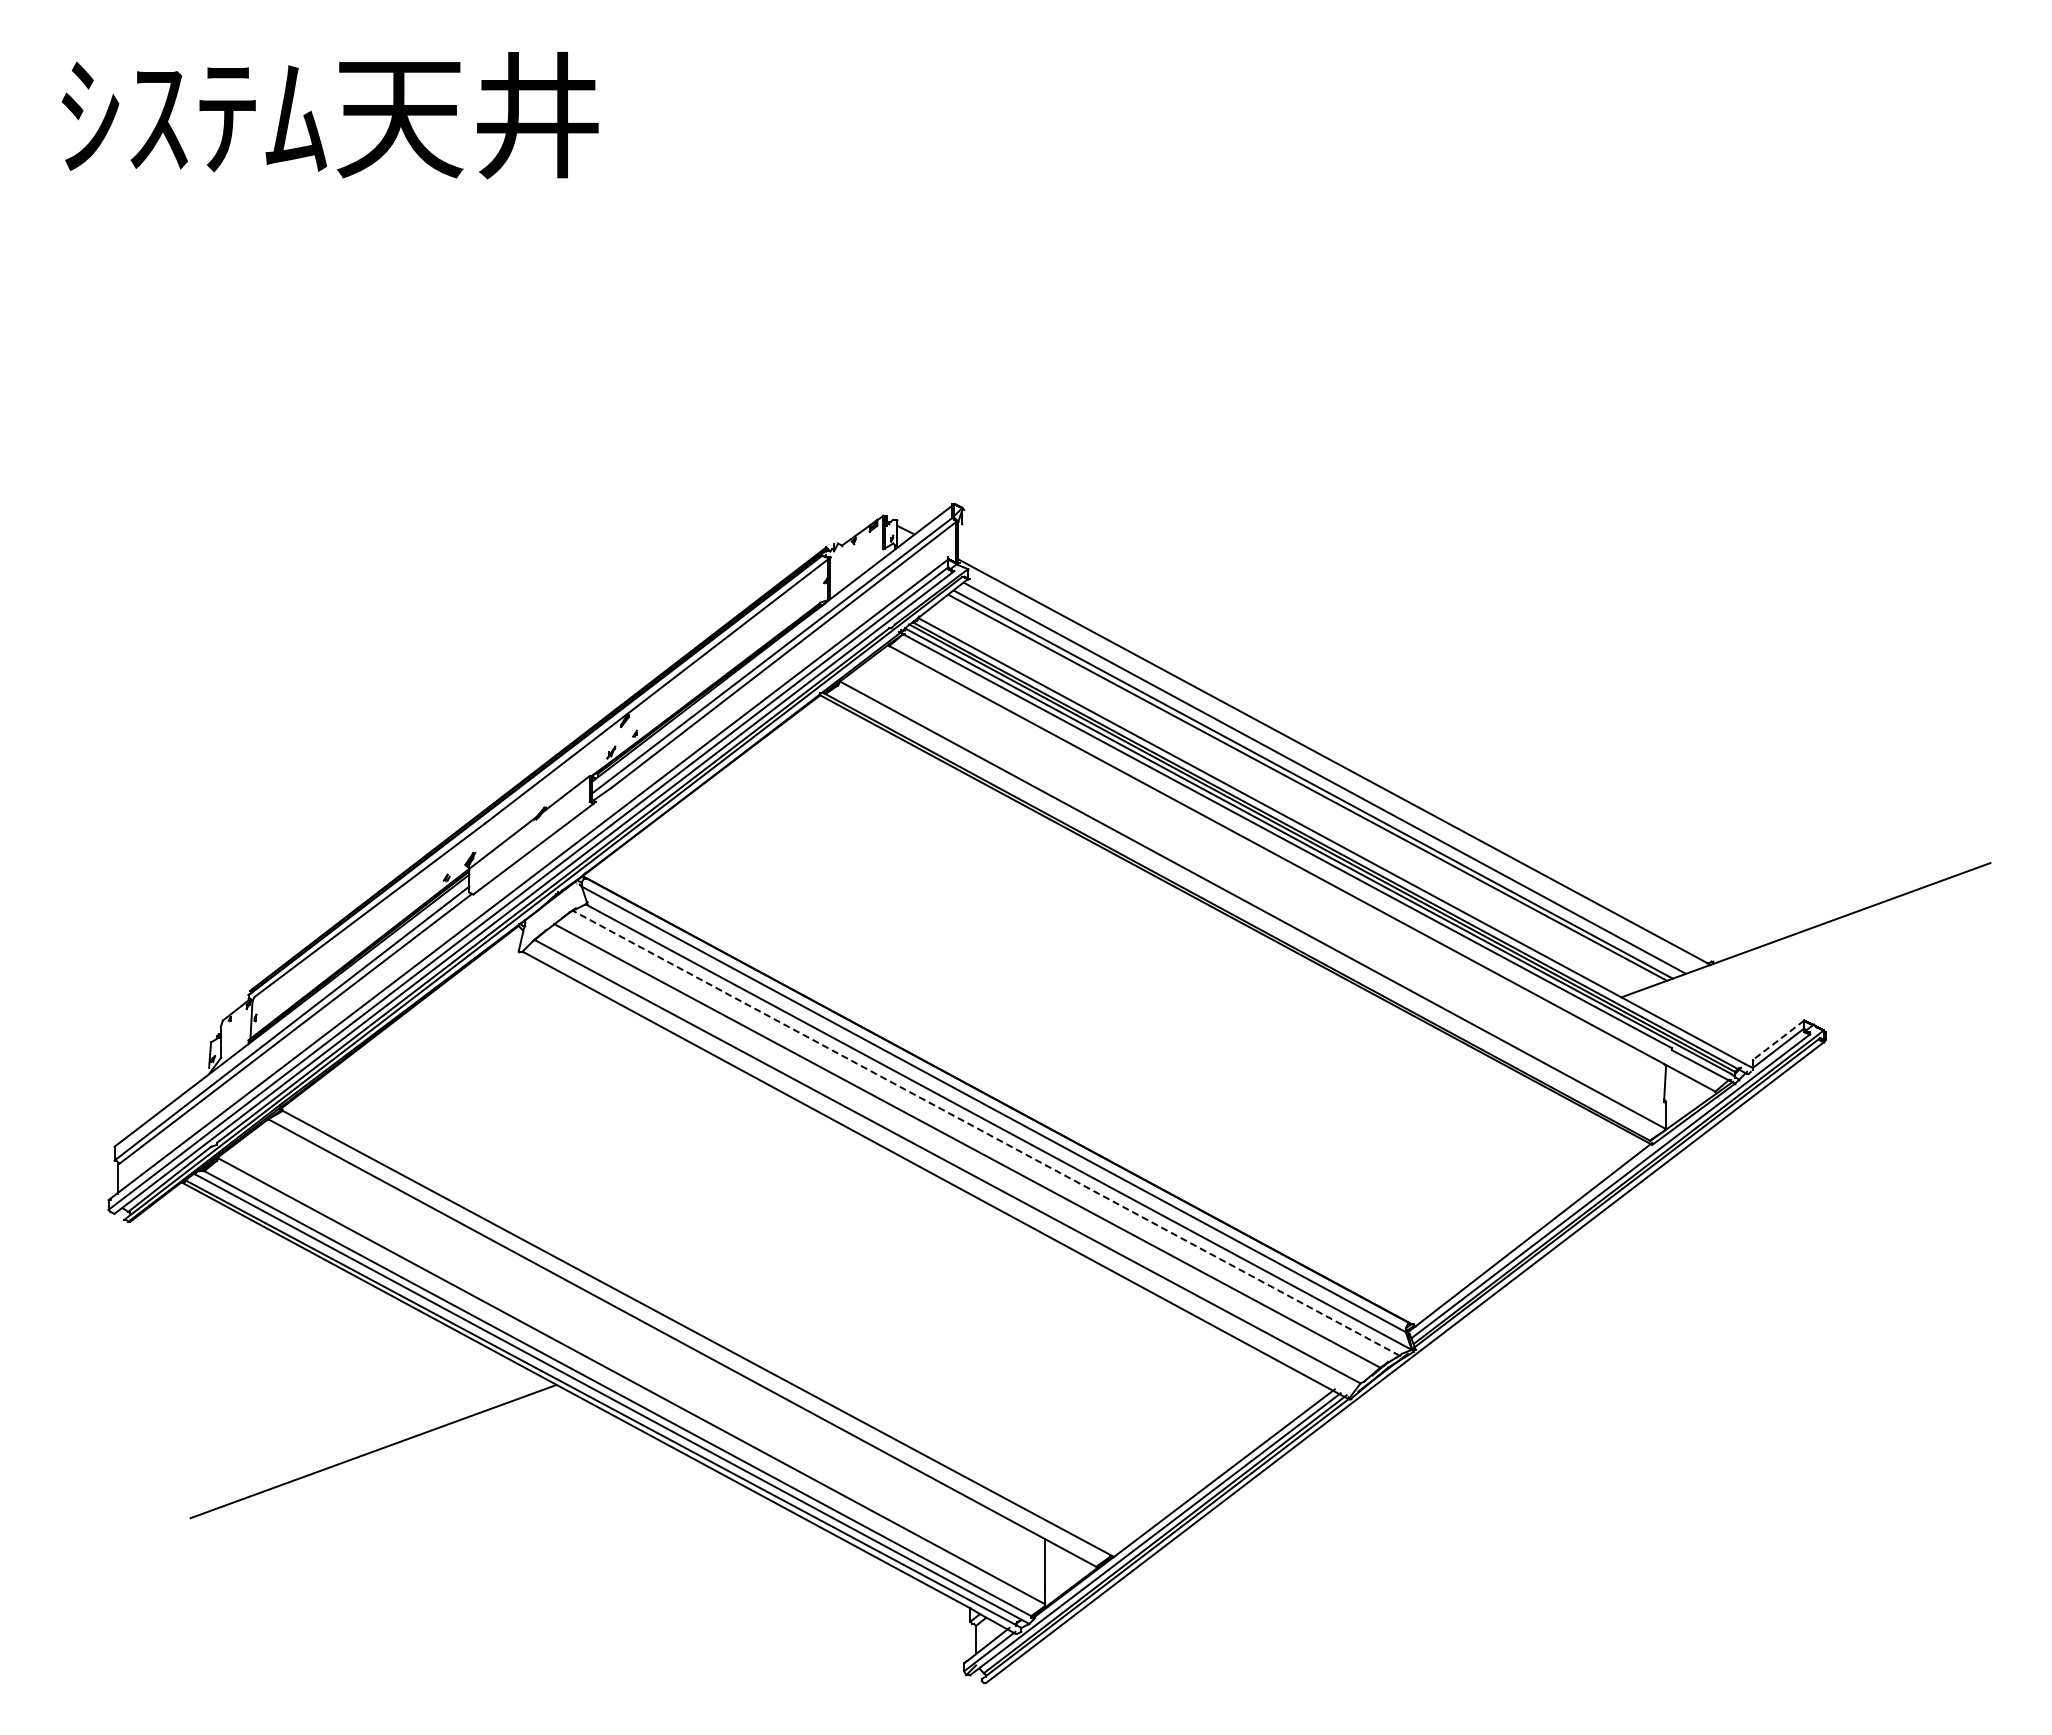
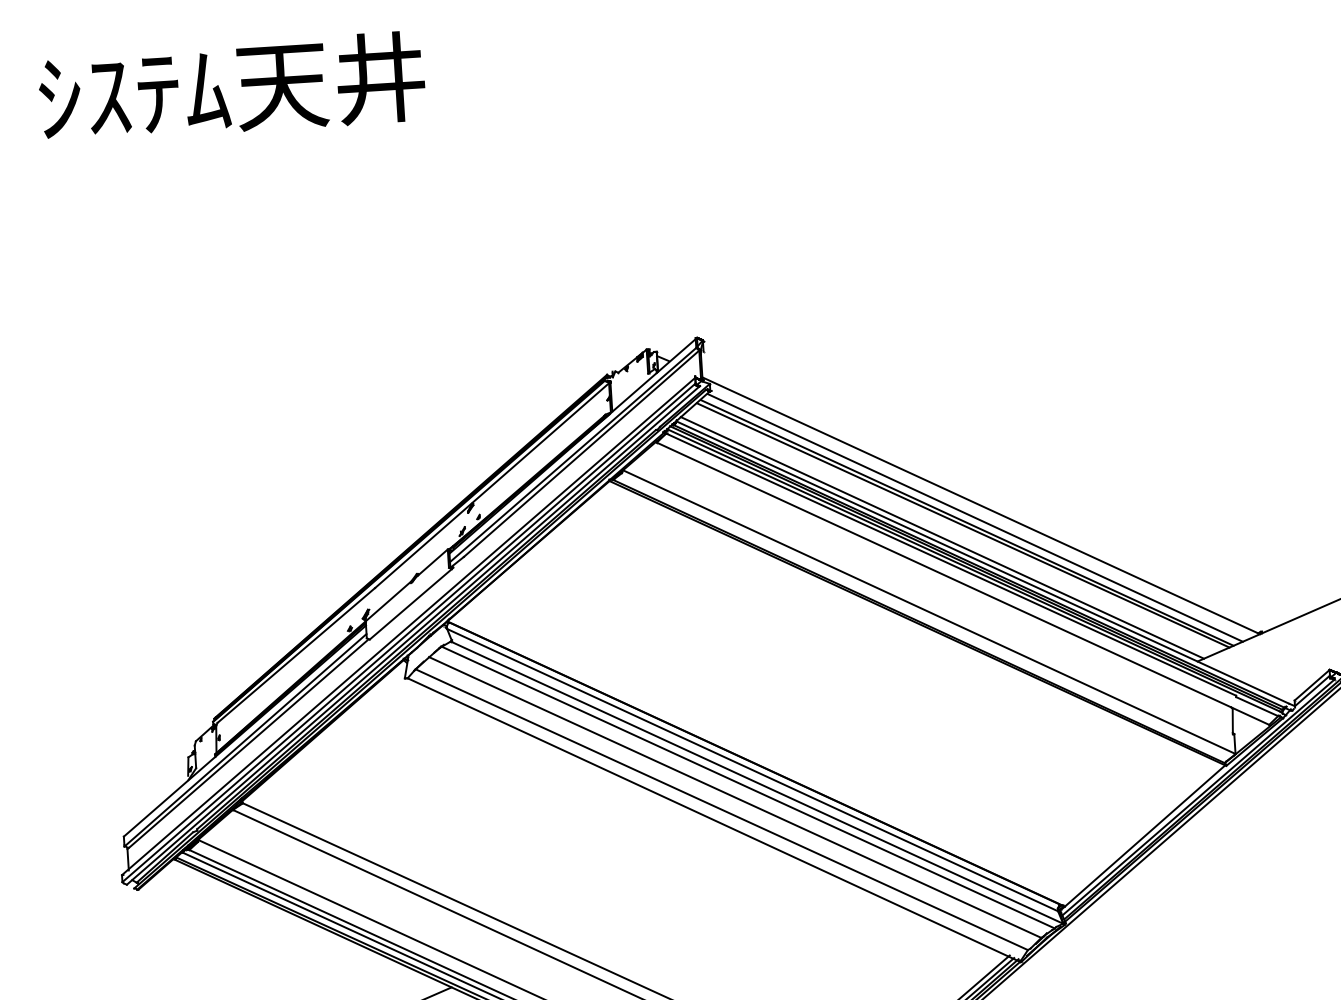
line: (1277, 803) -> (942, 538), added
line: (1778, 1040) -> (1312, 685), dashed -> solid
line: (985, 1132) -> (747, 787), dashed -> solid

